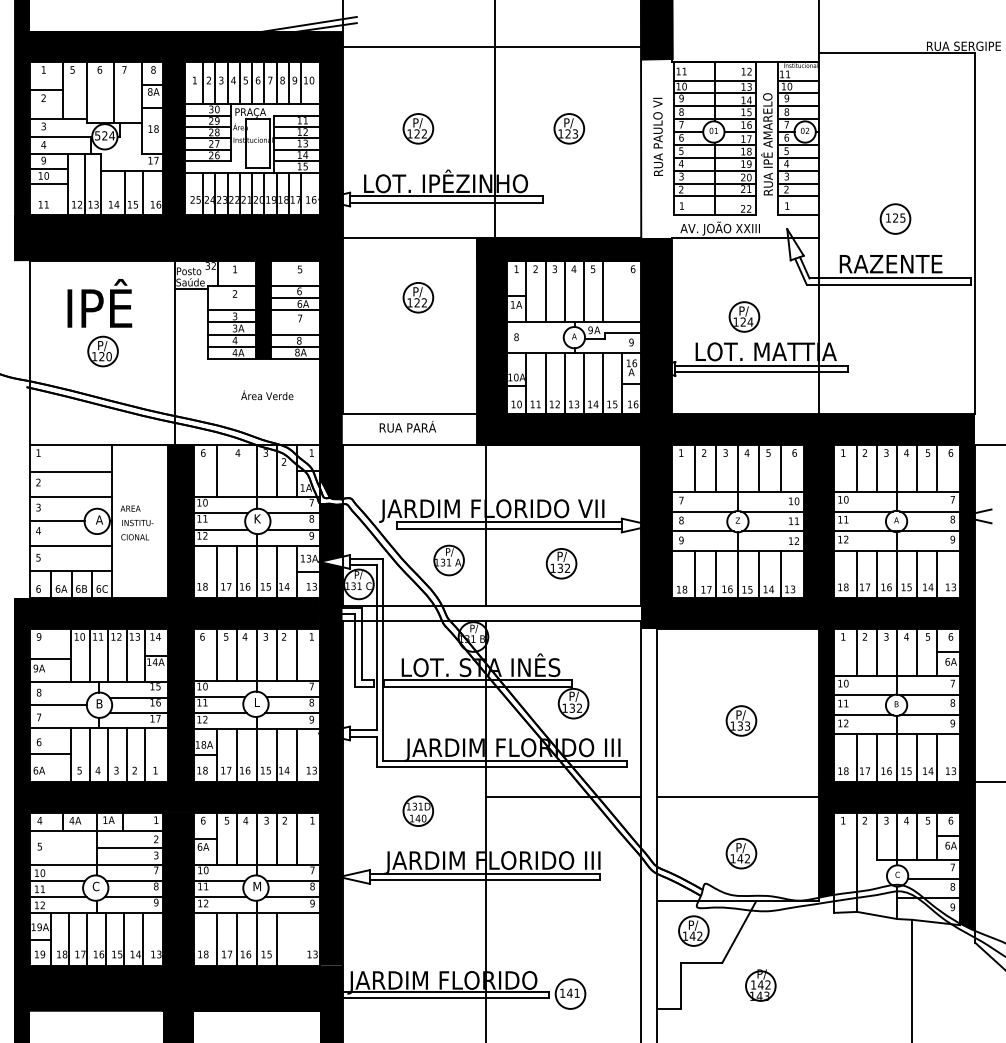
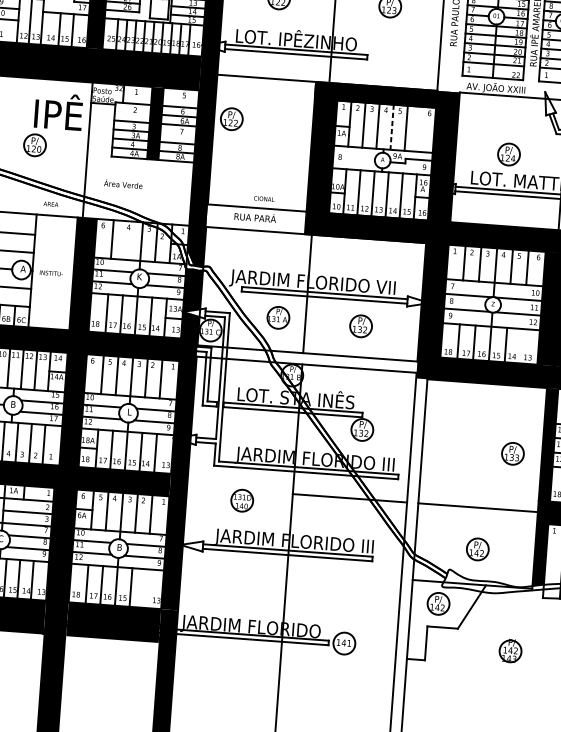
line: (583, 291) -> (391, 127), solid -> dashed
part: (418, 297) -> (231, 119), moved
text: (99, 303) -> (58, 111), moved
text: (267, 395) -> (123, 184), moved
text: (130, 508) -> (50, 204), moved
text: (134, 537) -> (263, 199), moved
line: (780, 574) -> (521, 346), removed
part: (741, 720) -> (513, 453), moved
text: (256, 886) -> (119, 547), M -> B
part: (760, 985) -> (510, 650), moved

